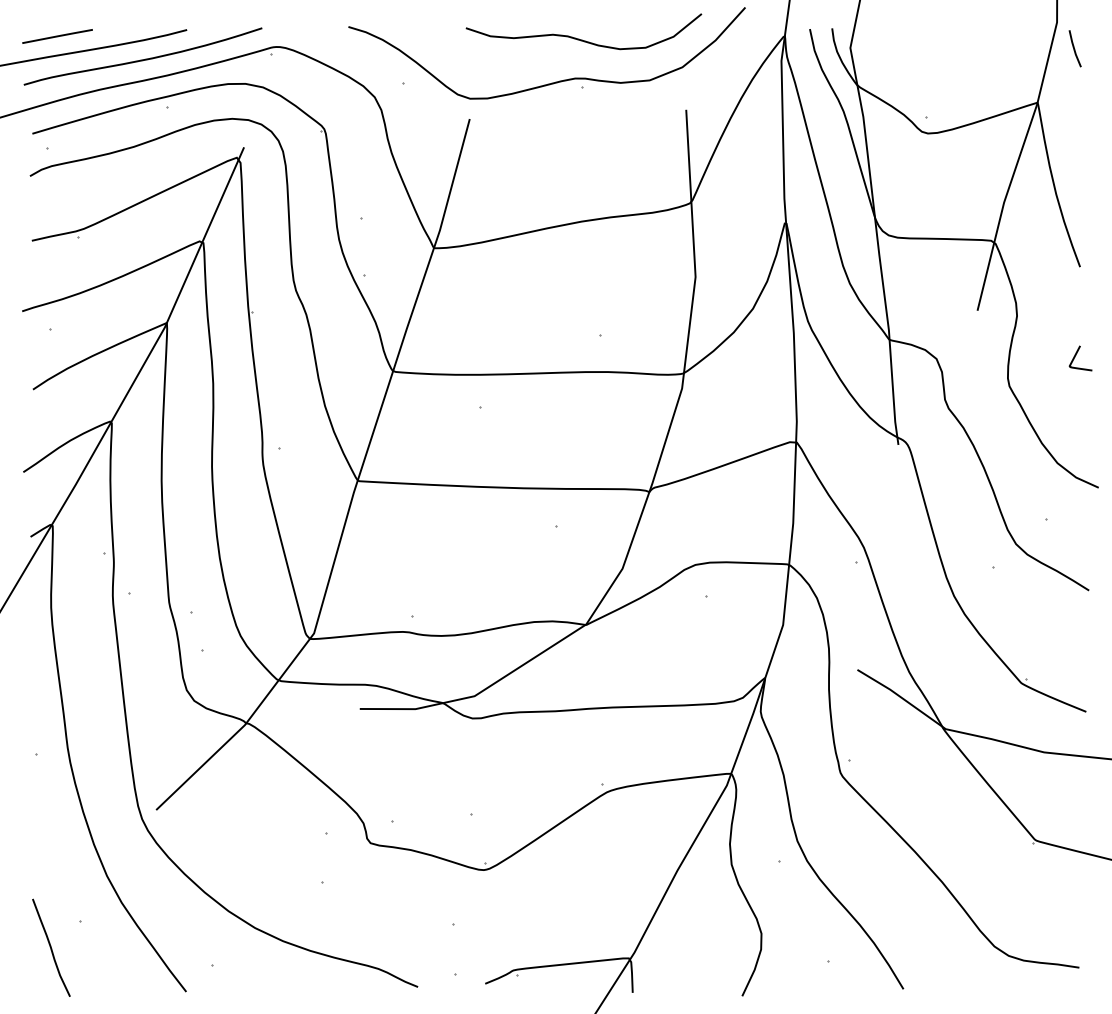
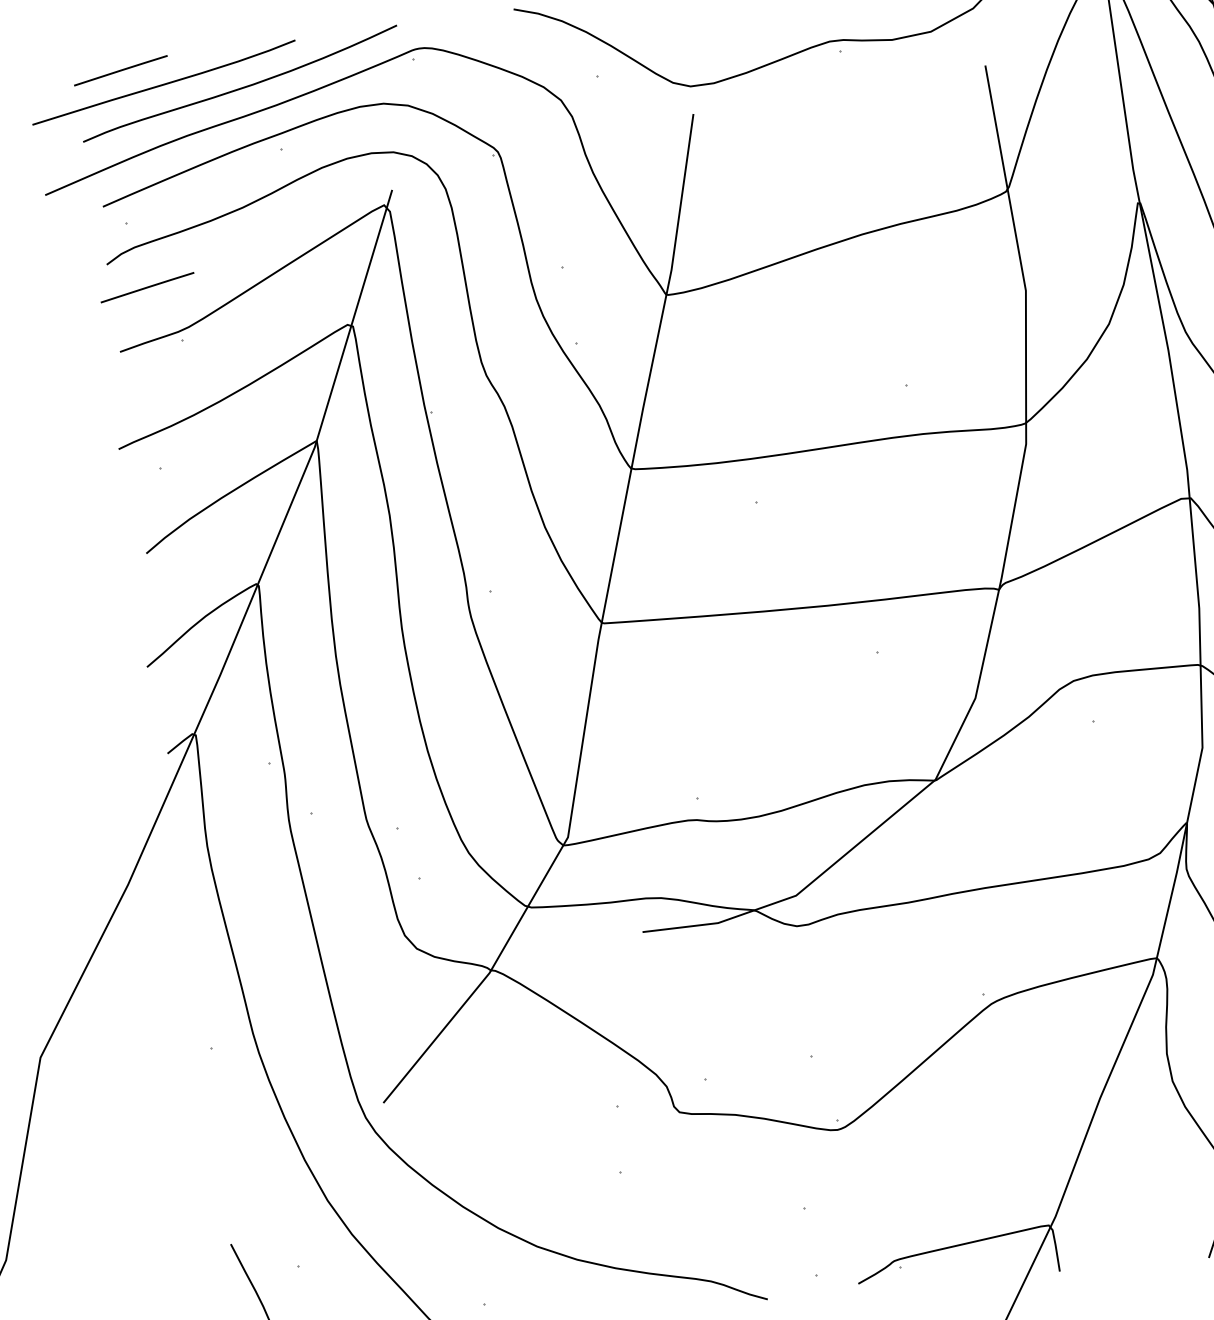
line: (57, 196) -> (147, 287), added

